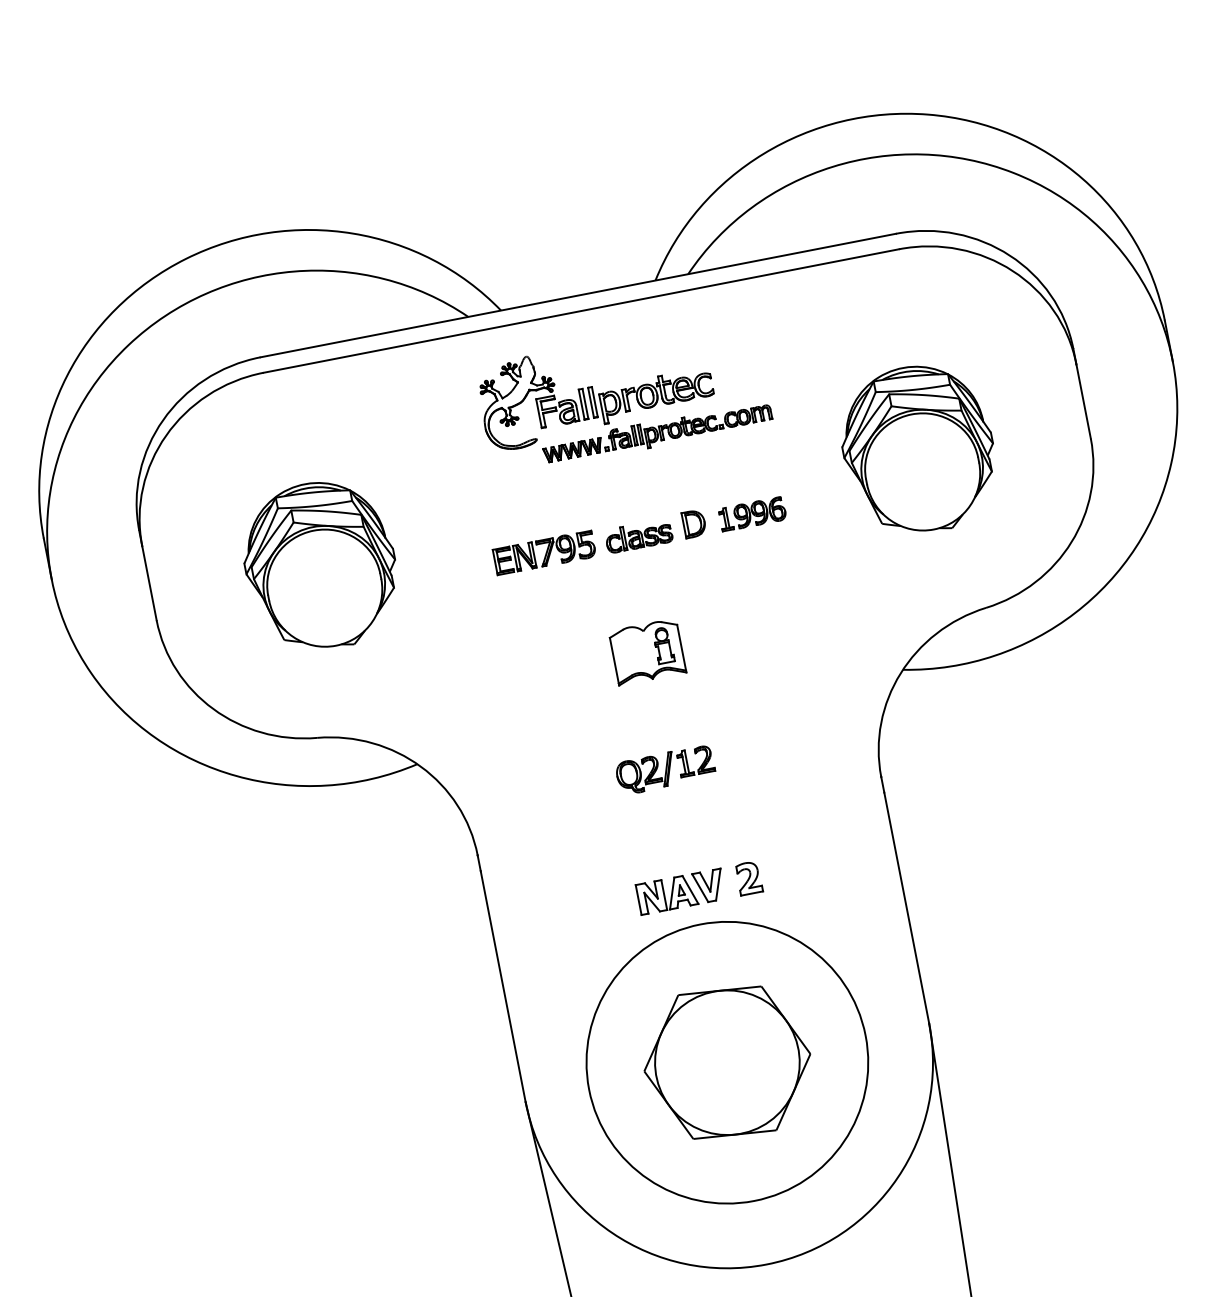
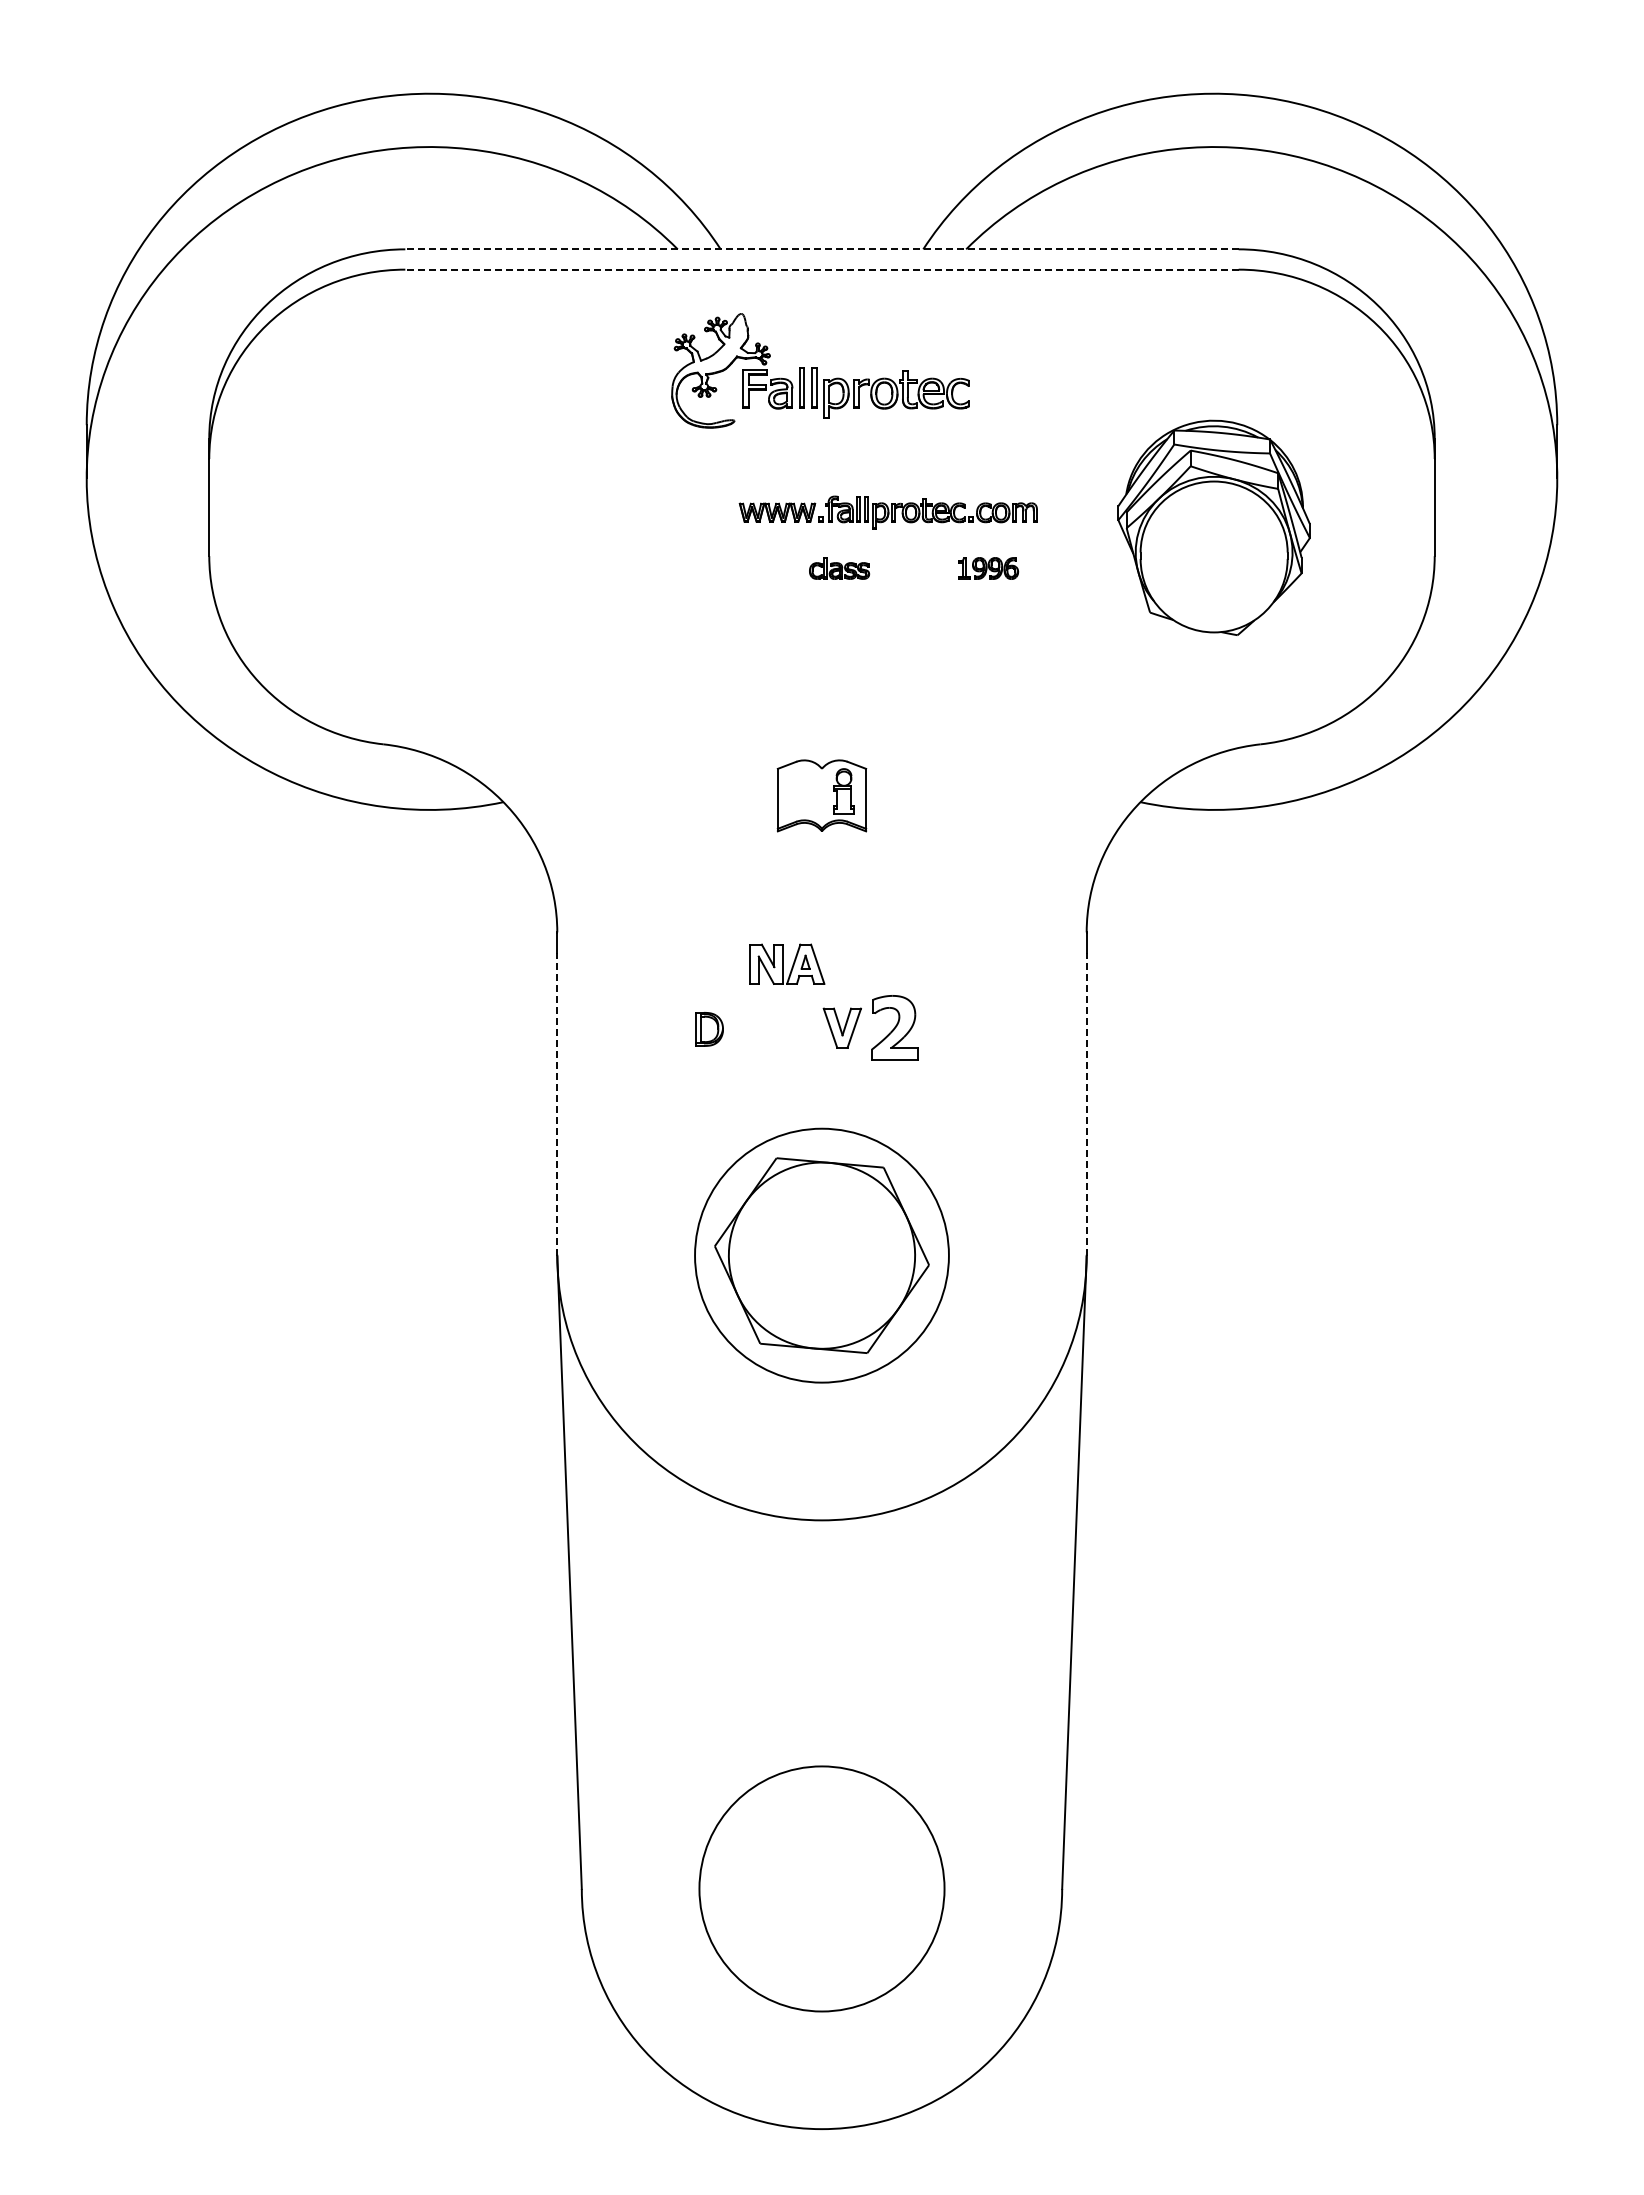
line: (578, 295) -> (822, 249), solid -> dashed
line: (581, 310) -> (822, 269), solid -> dashed
part: (656, 433) -> (887, 512), moved
part: (752, 514) -> (988, 568), size x0.7
part: (694, 523) -> (709, 1029), moved
part: (638, 536) -> (839, 568), size x0.7
part: (544, 553) -> (715, 566), removed
part: (320, 565) -> (429, 527), removed
part: (647, 651) -> (821, 795), moved
part: (665, 770) -> (815, 870), removed
part: (748, 878) -> (894, 1027), size x1.6
part: (667, 893) -> (787, 963), moved
line: (906, 907) -> (1086, 1103), solid -> dashed
line: (503, 985) -> (557, 1103), solid -> dashed
circle: (726, 1062) -> (821, 1255), size x0.7

